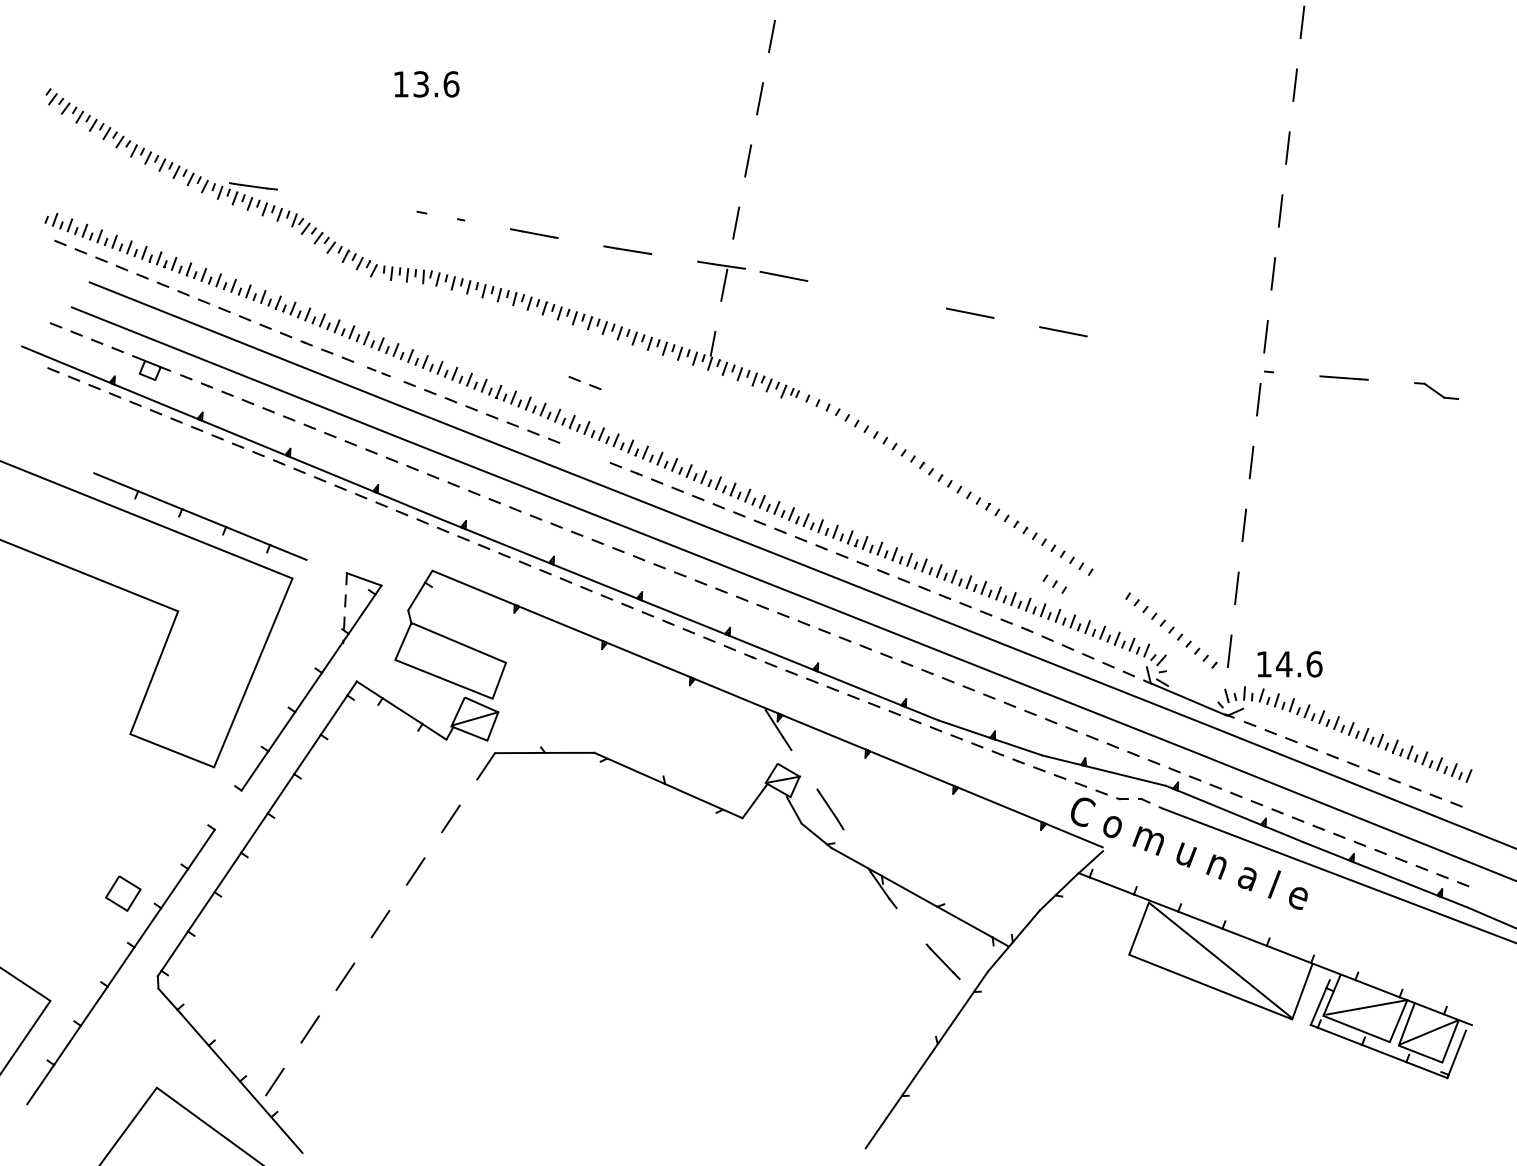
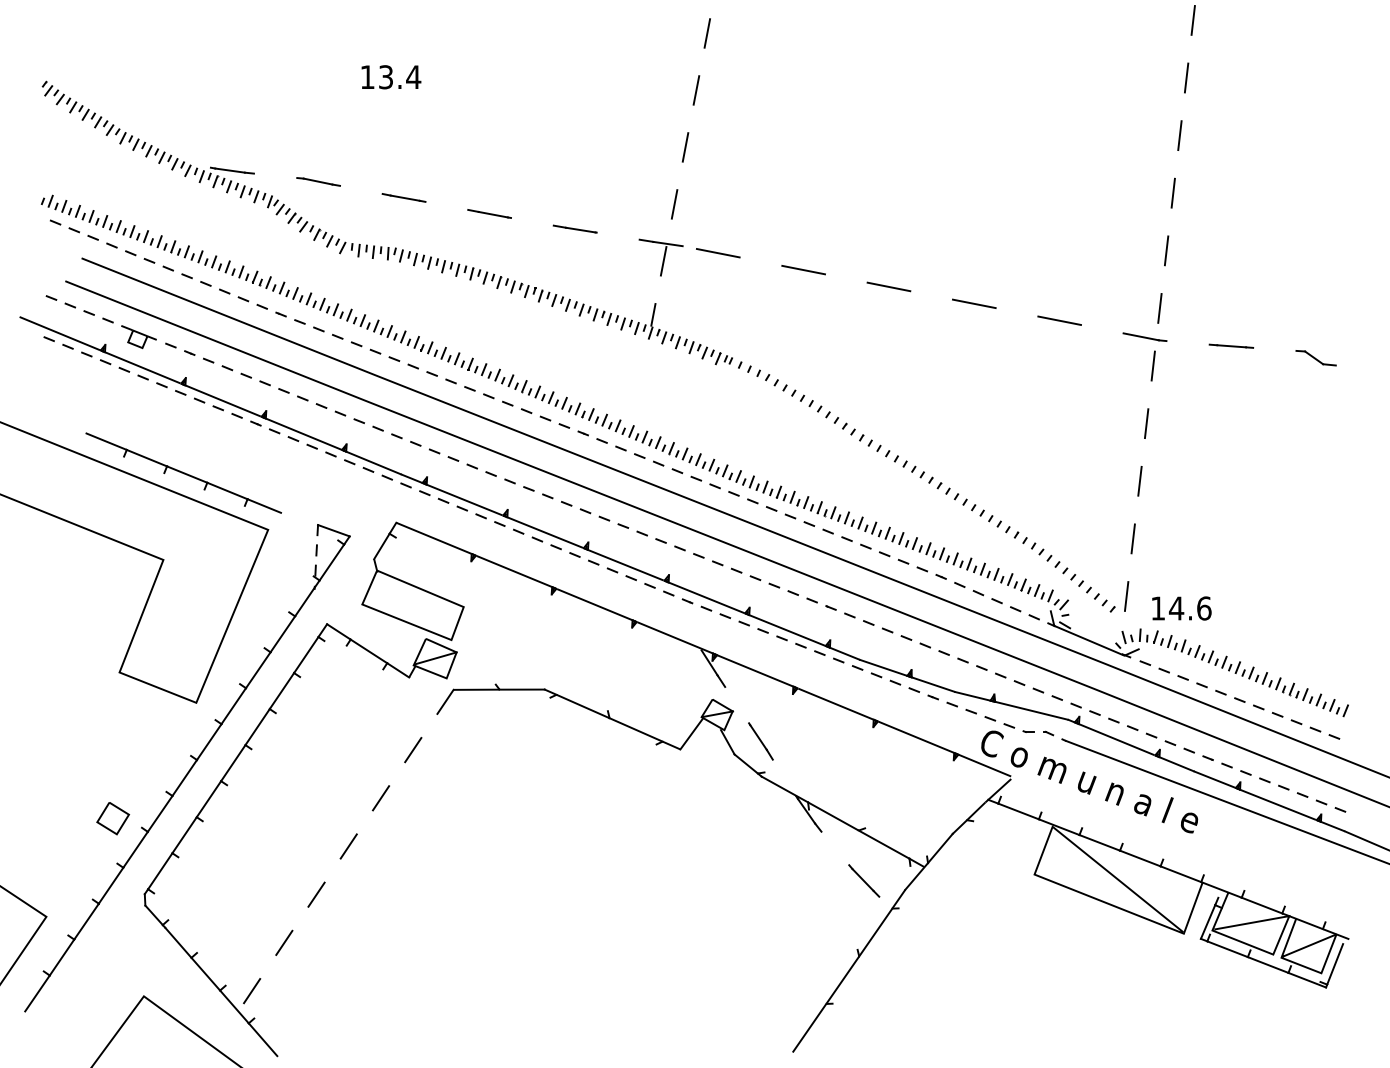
text: (451, 84) -> (413, 77), 13.6 -> 13.4
line: (347, 198) -> (318, 181), added
line: (441, 215) -> (404, 197), added
line: (876, 294) -> (803, 269), added
line: (1156, 349) -> (1059, 320), added
line: (1244, 367) -> (1140, 336), added
part: (379, 371) -> (347, 340), size x1.43
part: (585, 382) -> (536, 414), moved
part: (1054, 584) -> (1016, 535), moved
line: (228, 810) -> (209, 742), added

